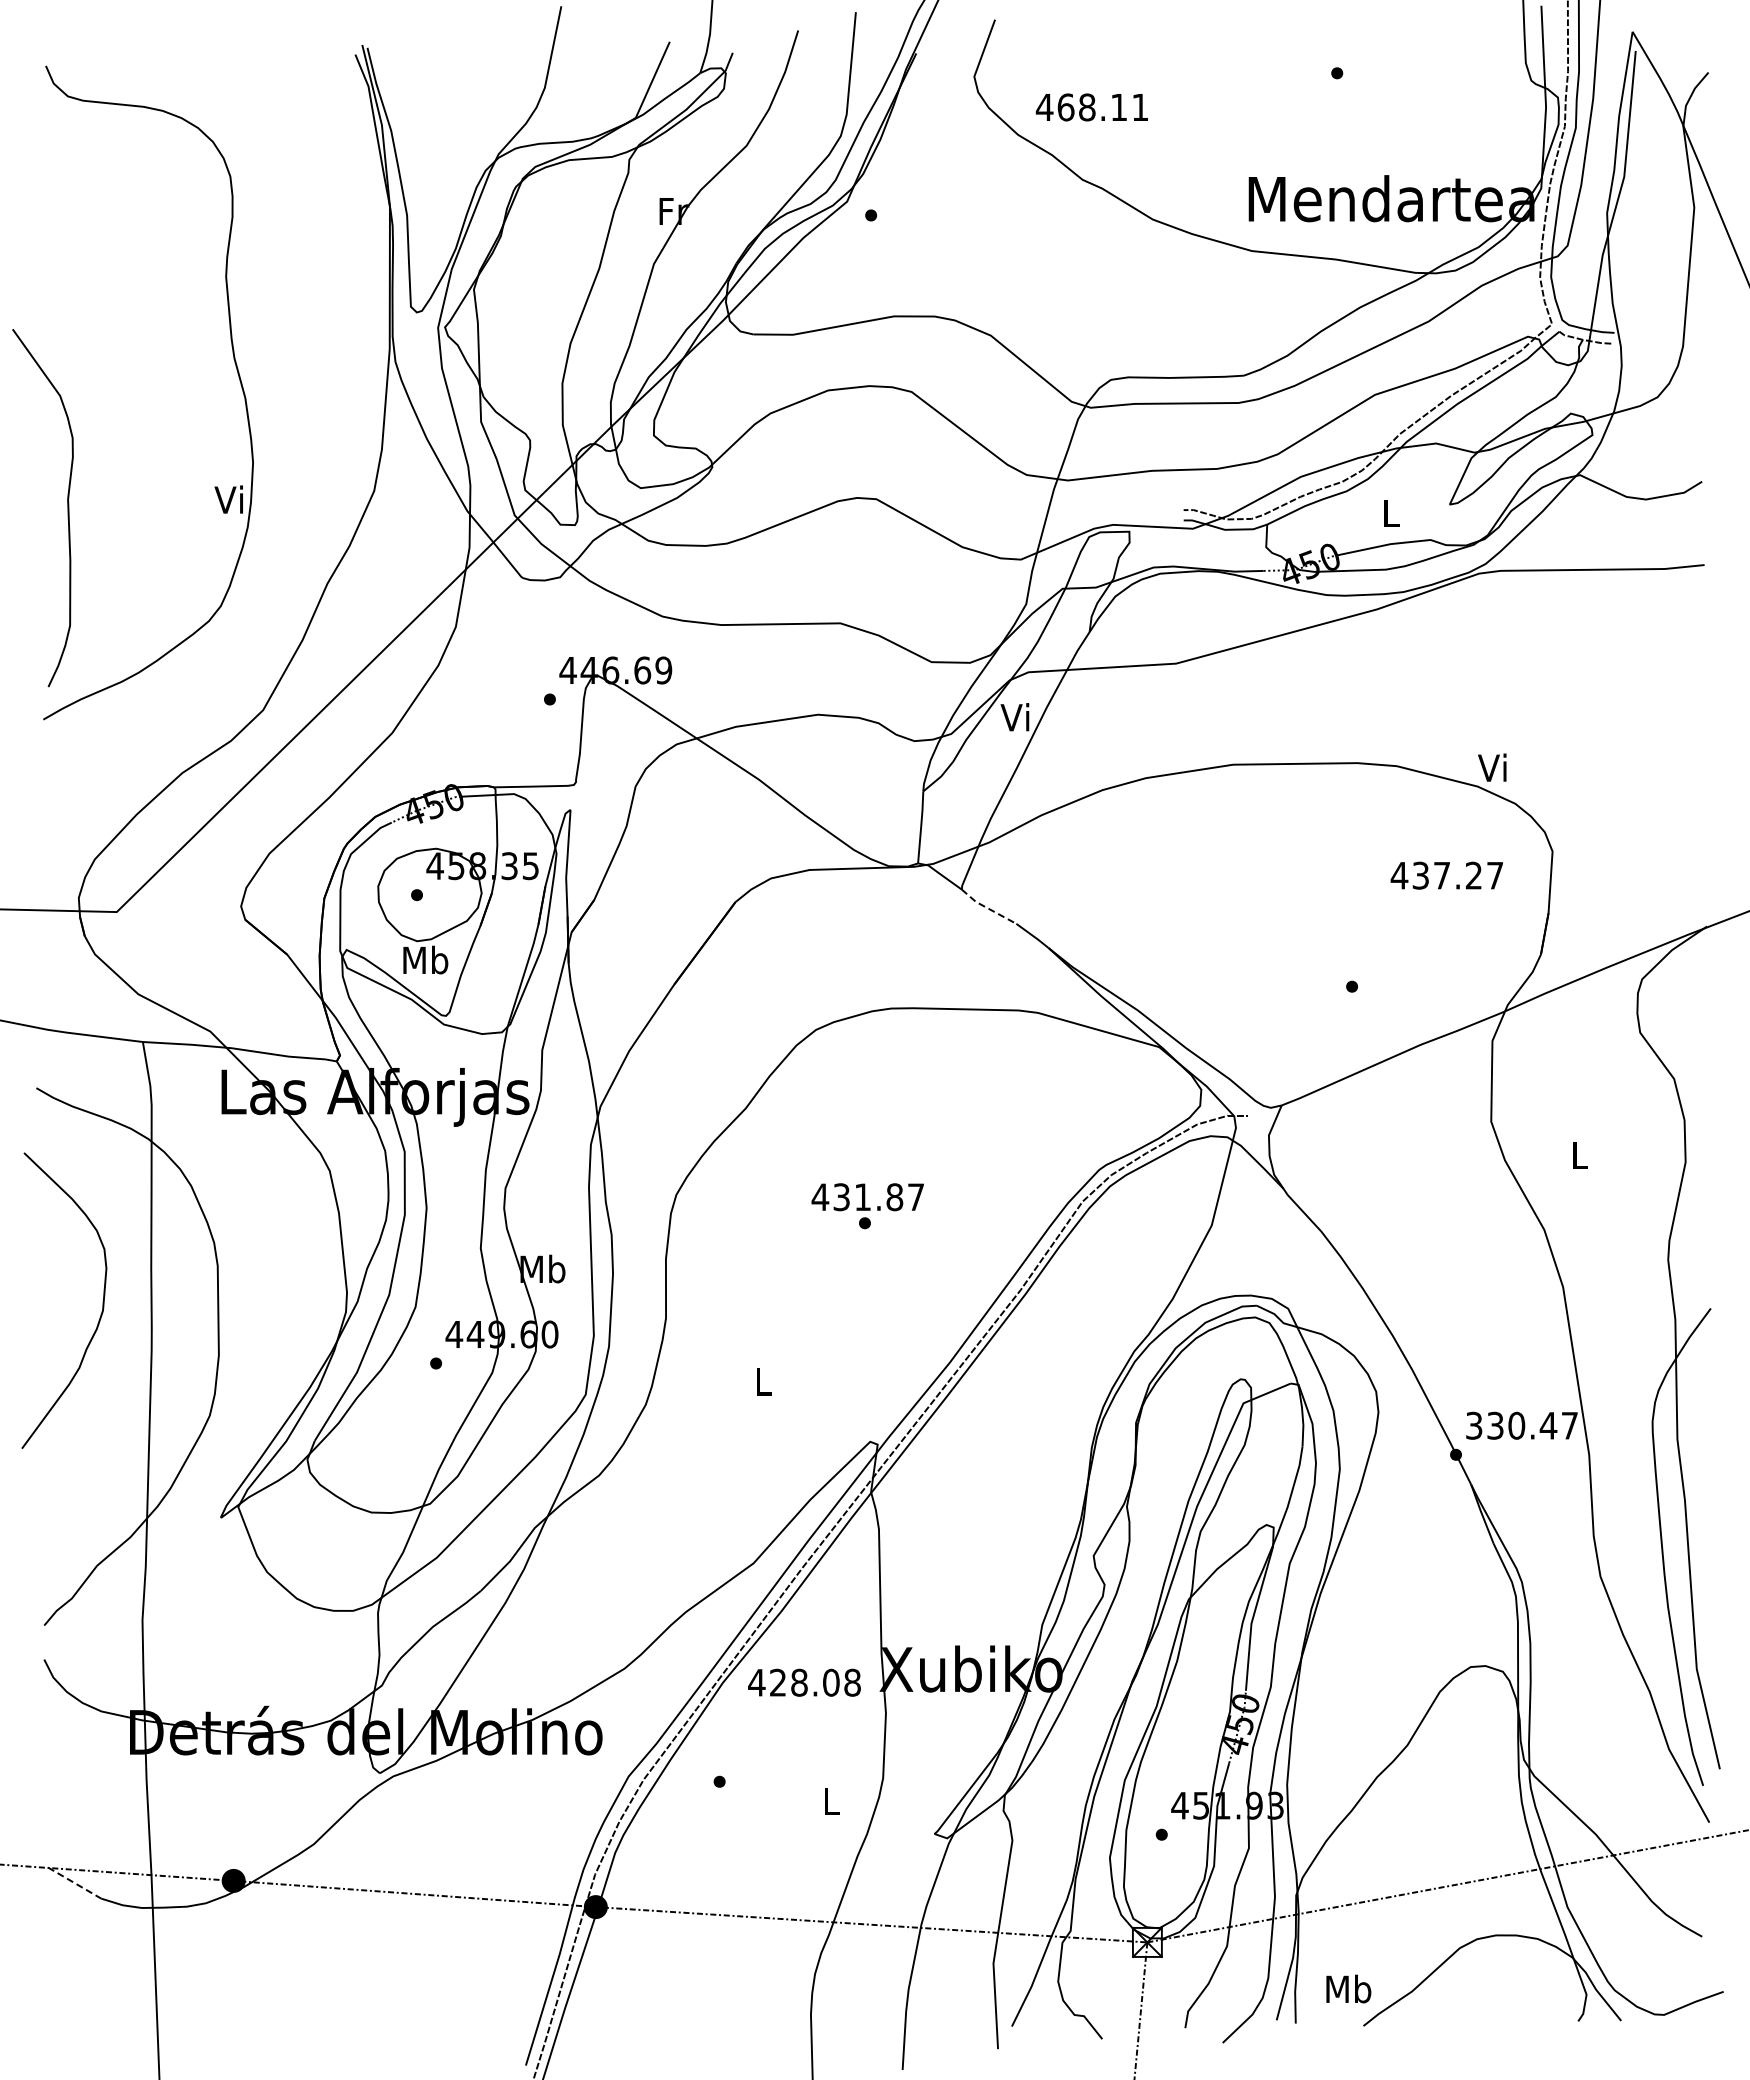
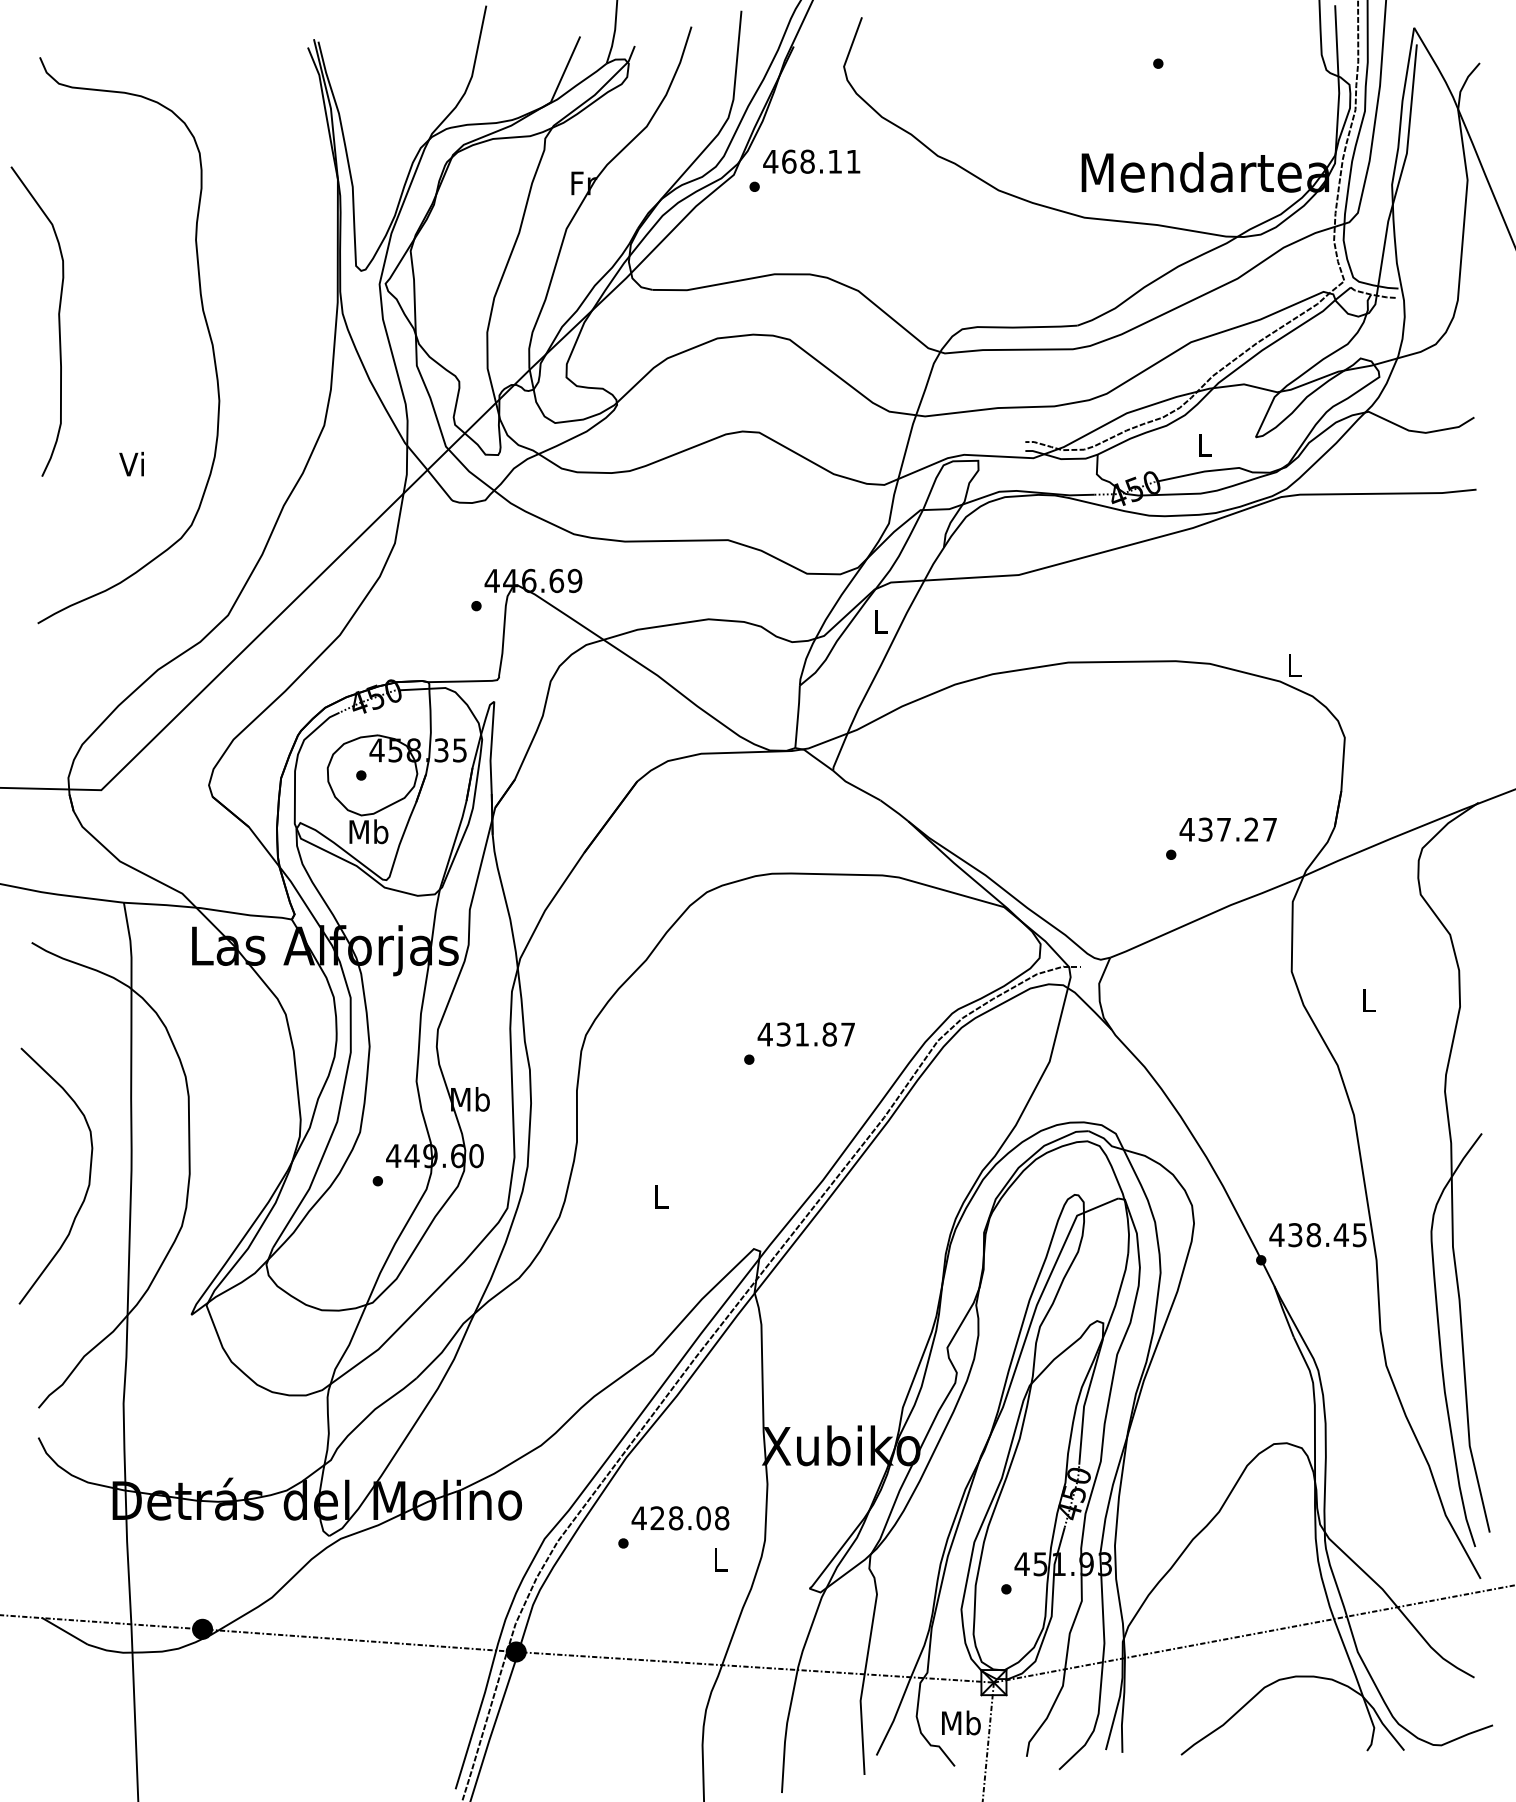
text: (1091, 107) -> (811, 161), moved
text: (228, 499) -> (131, 464), moved
curve: (67, 508) -> (58, 322), moved
text: (1014, 717) -> (878, 621), Vi -> L
text: (1492, 767) -> (1292, 664), Vi -> L
text: (1446, 875) -> (1227, 829), moved
line: (987, 908) -> (855, 787), dashed -> solid
text: (867, 1197) -> (806, 1034), moved
curve: (102, 1301) -> (88, 1176), moved
text: (1521, 1425) -> (1317, 1234), 330.47 -> 438.45
text: (804, 1682) -> (680, 1518), moved
line: (74, 1883) -> (64, 1631), dashed -> solid
text: (1348, 1988) -> (961, 1722), moved

